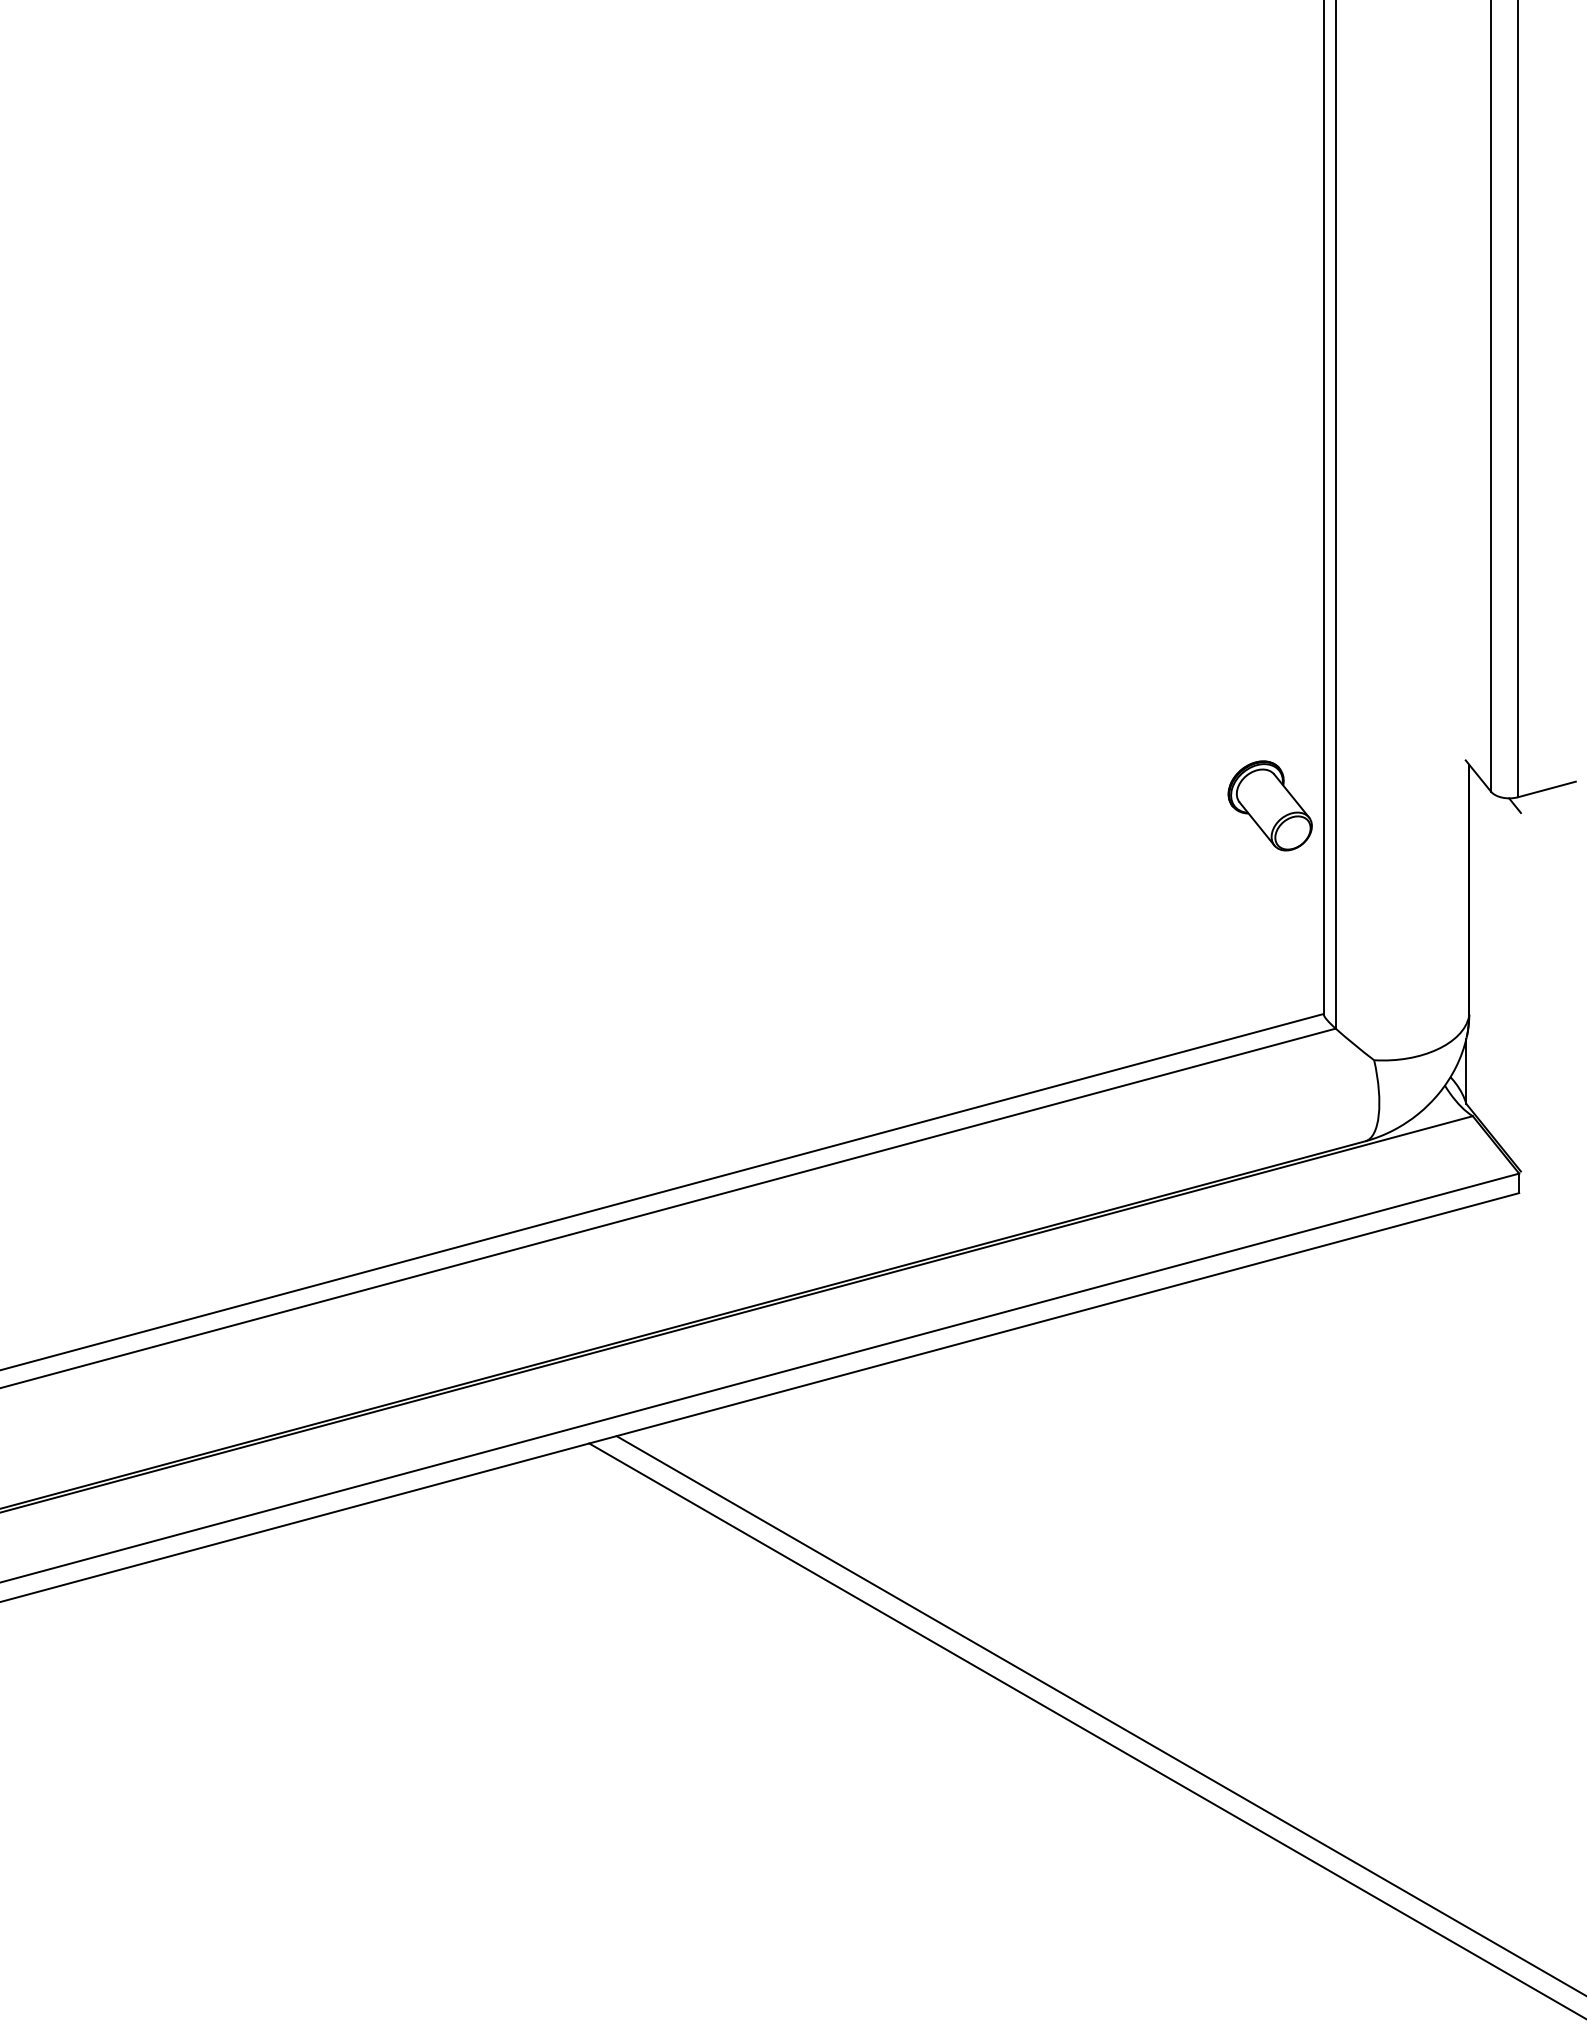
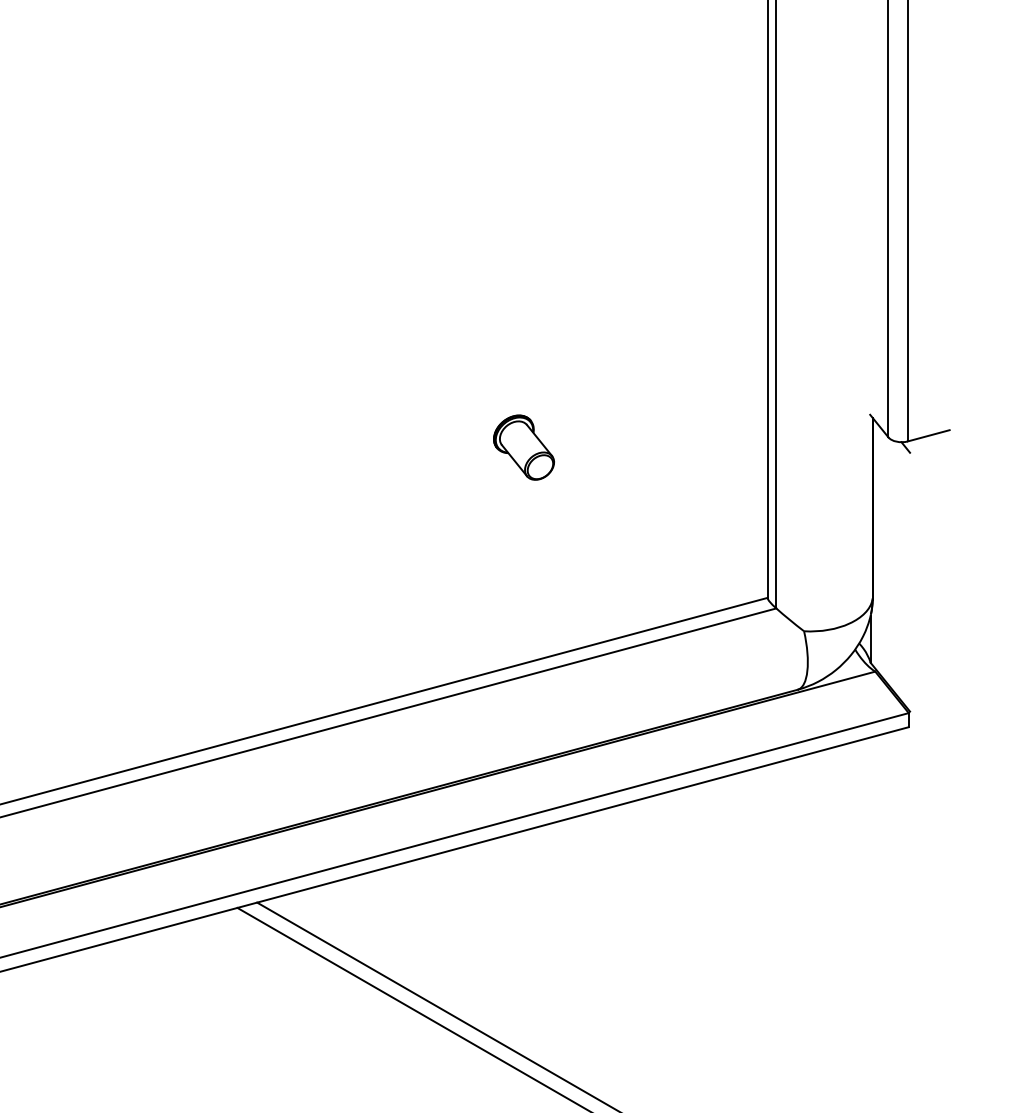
part: (1269, 805) -> (523, 447), moved

